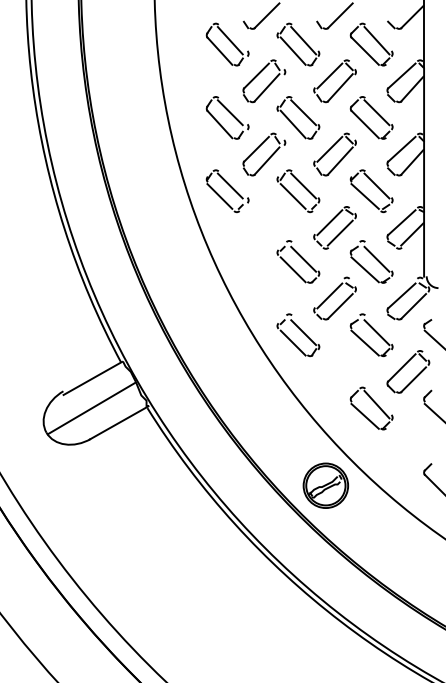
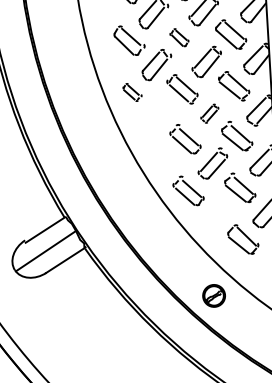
part: (298, 117) -> (179, 37), size x0.6
part: (227, 191) -> (132, 92), size x0.6
part: (334, 227) -> (209, 113), size x0.6
part: (325, 485) -> (213, 295), size x0.7

